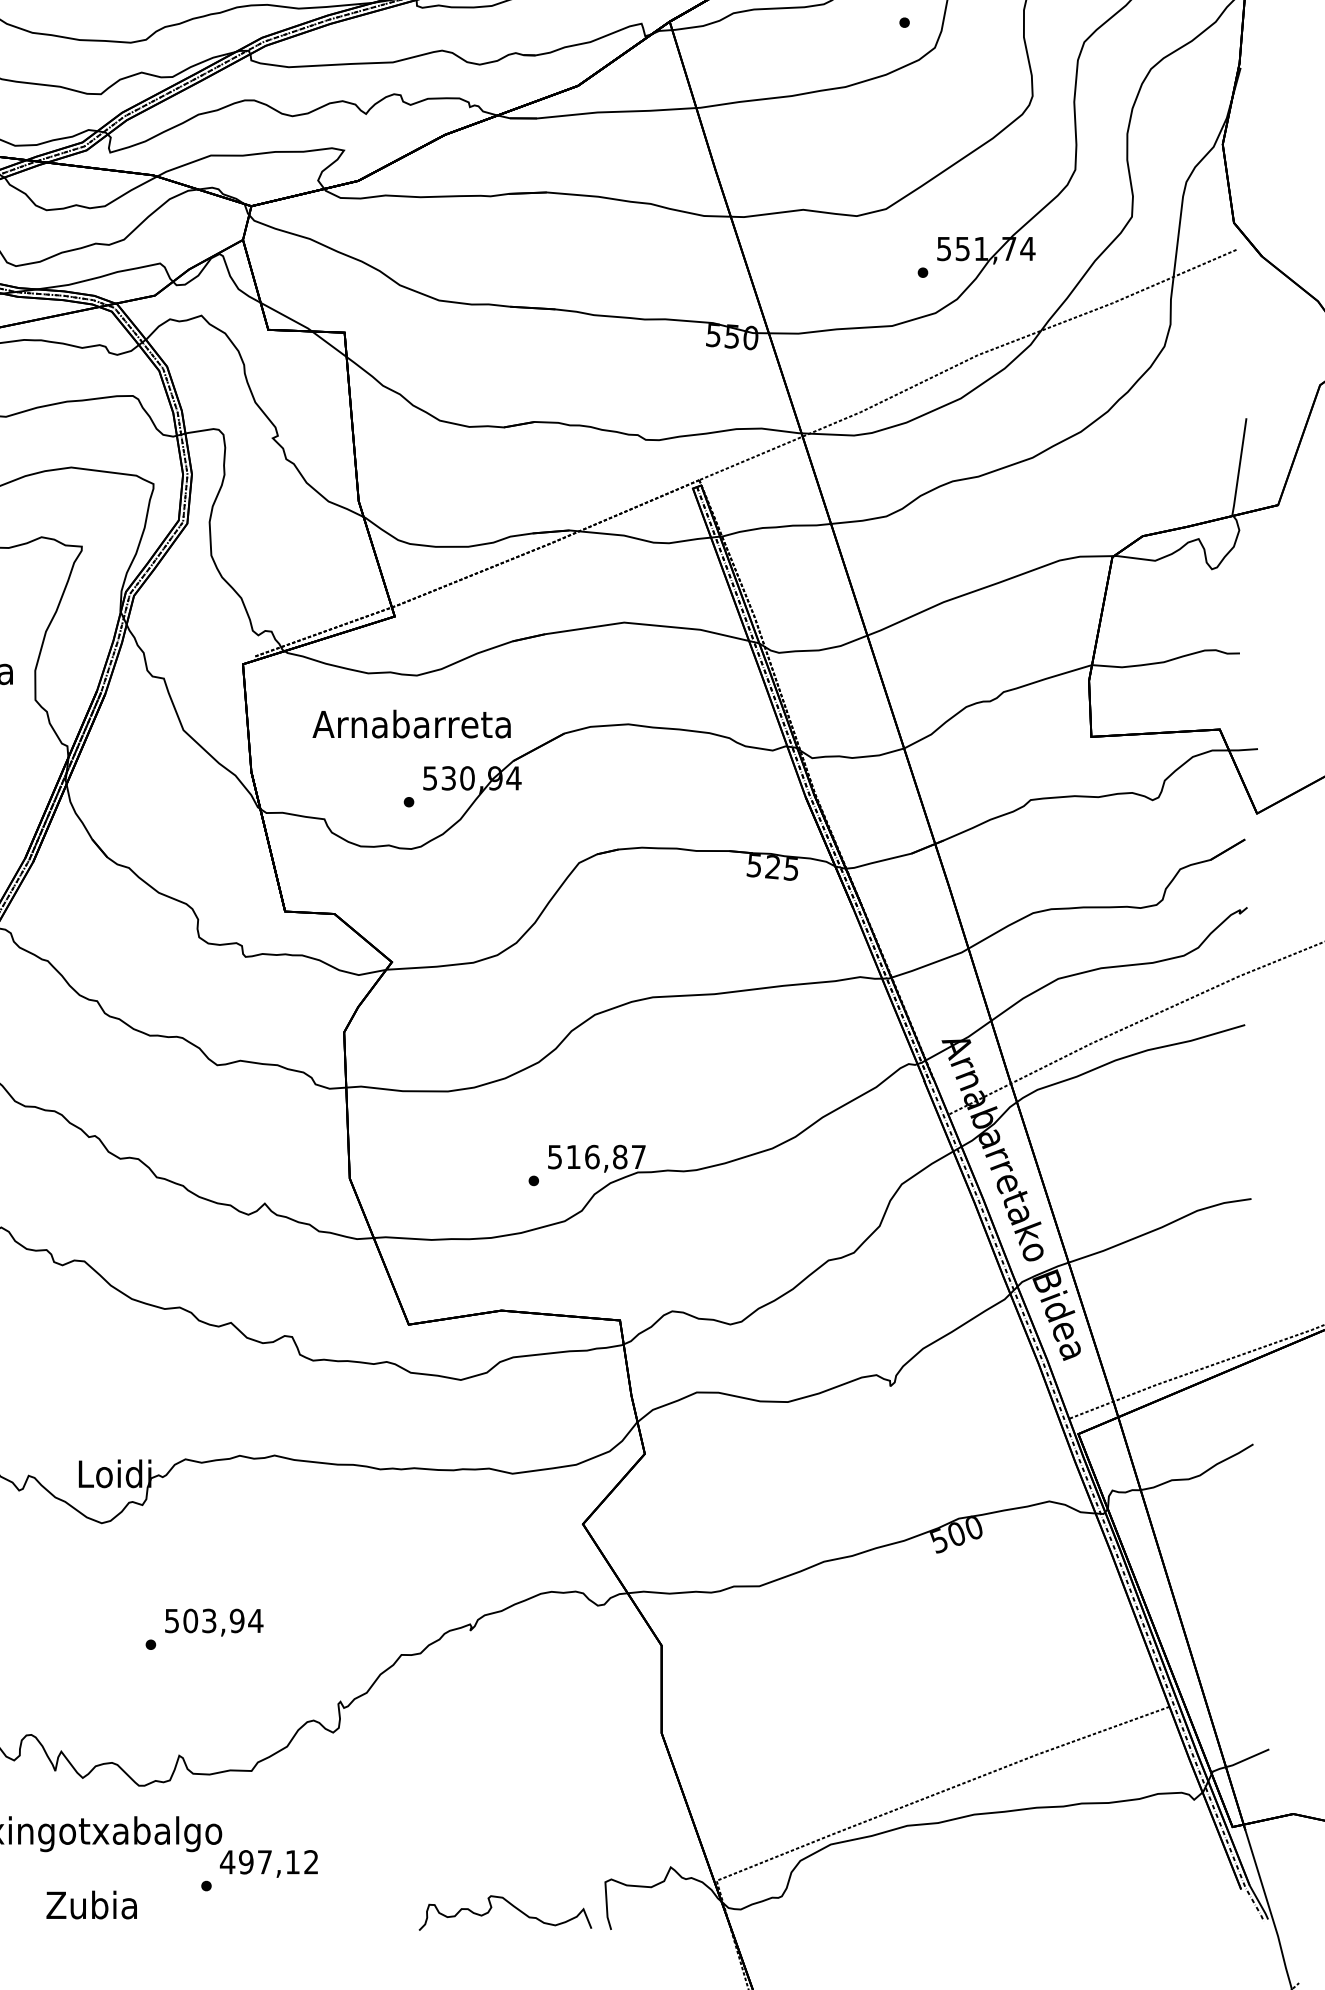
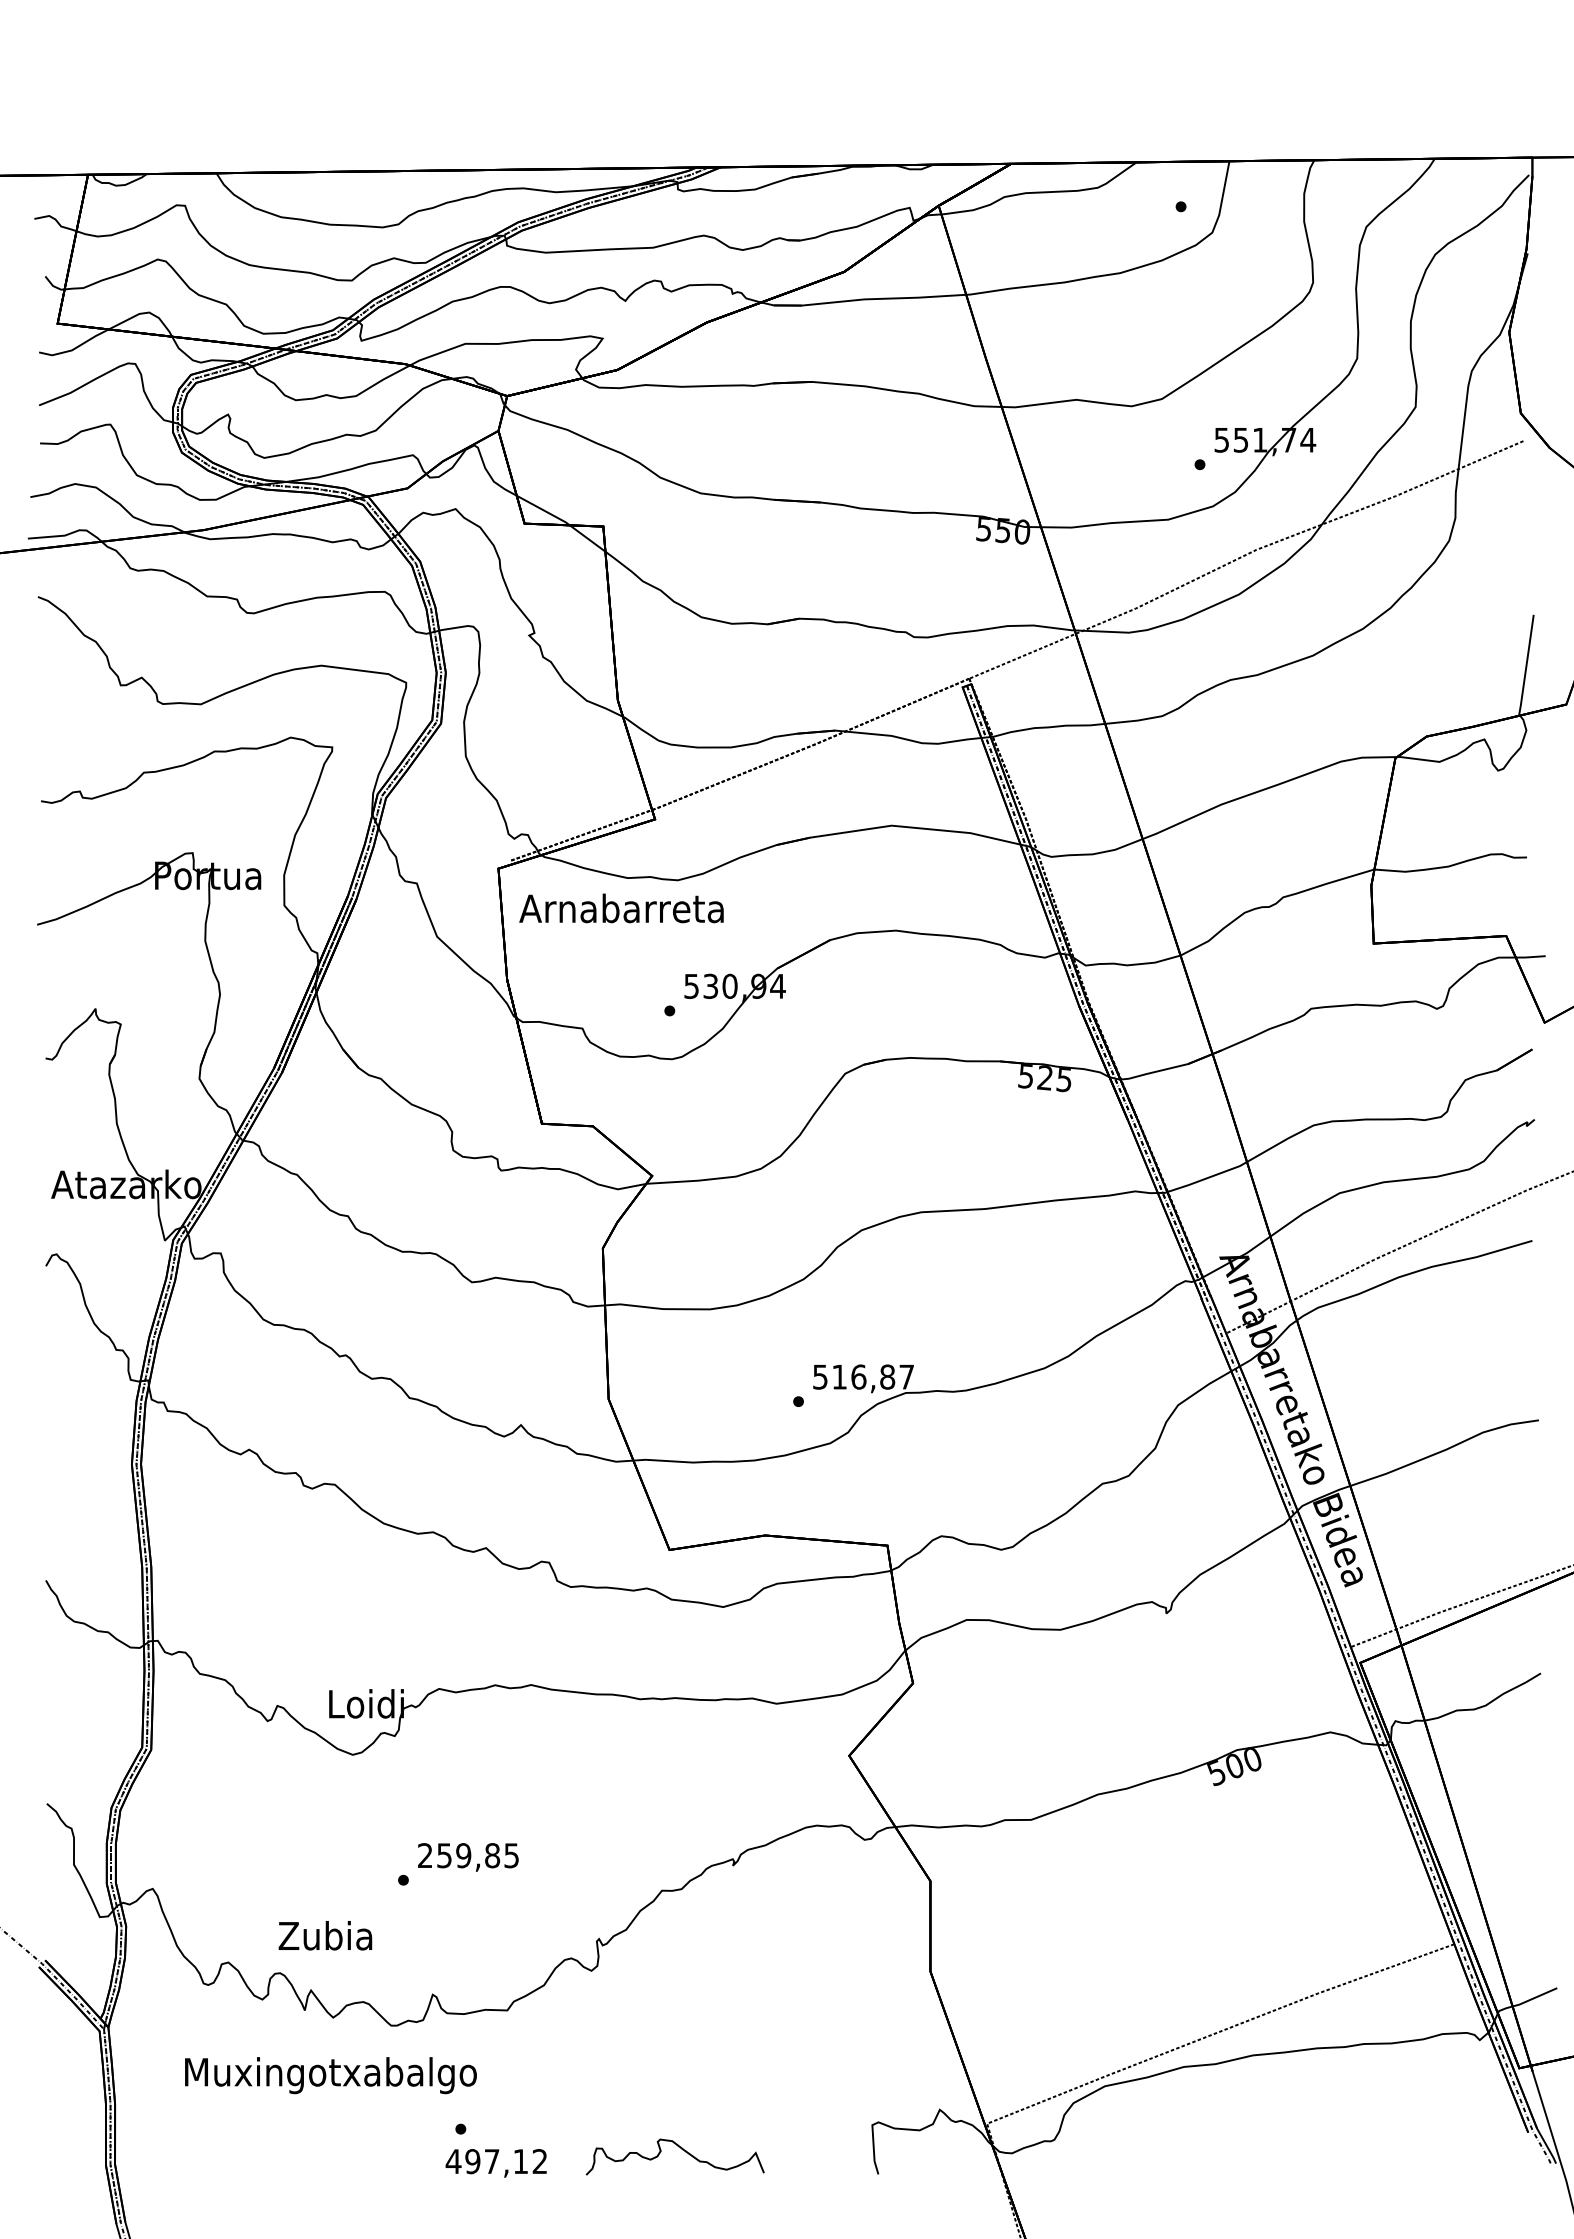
text: (411, 724) -> (621, 908), moved
text: (213, 1620) -> (468, 1855), 503,94 -> 259,85
text: (268, 1864) -> (495, 2163), moved
curve: (508, 1903) -> (678, 2147), moved
text: (91, 1904) -> (325, 1935), moved

